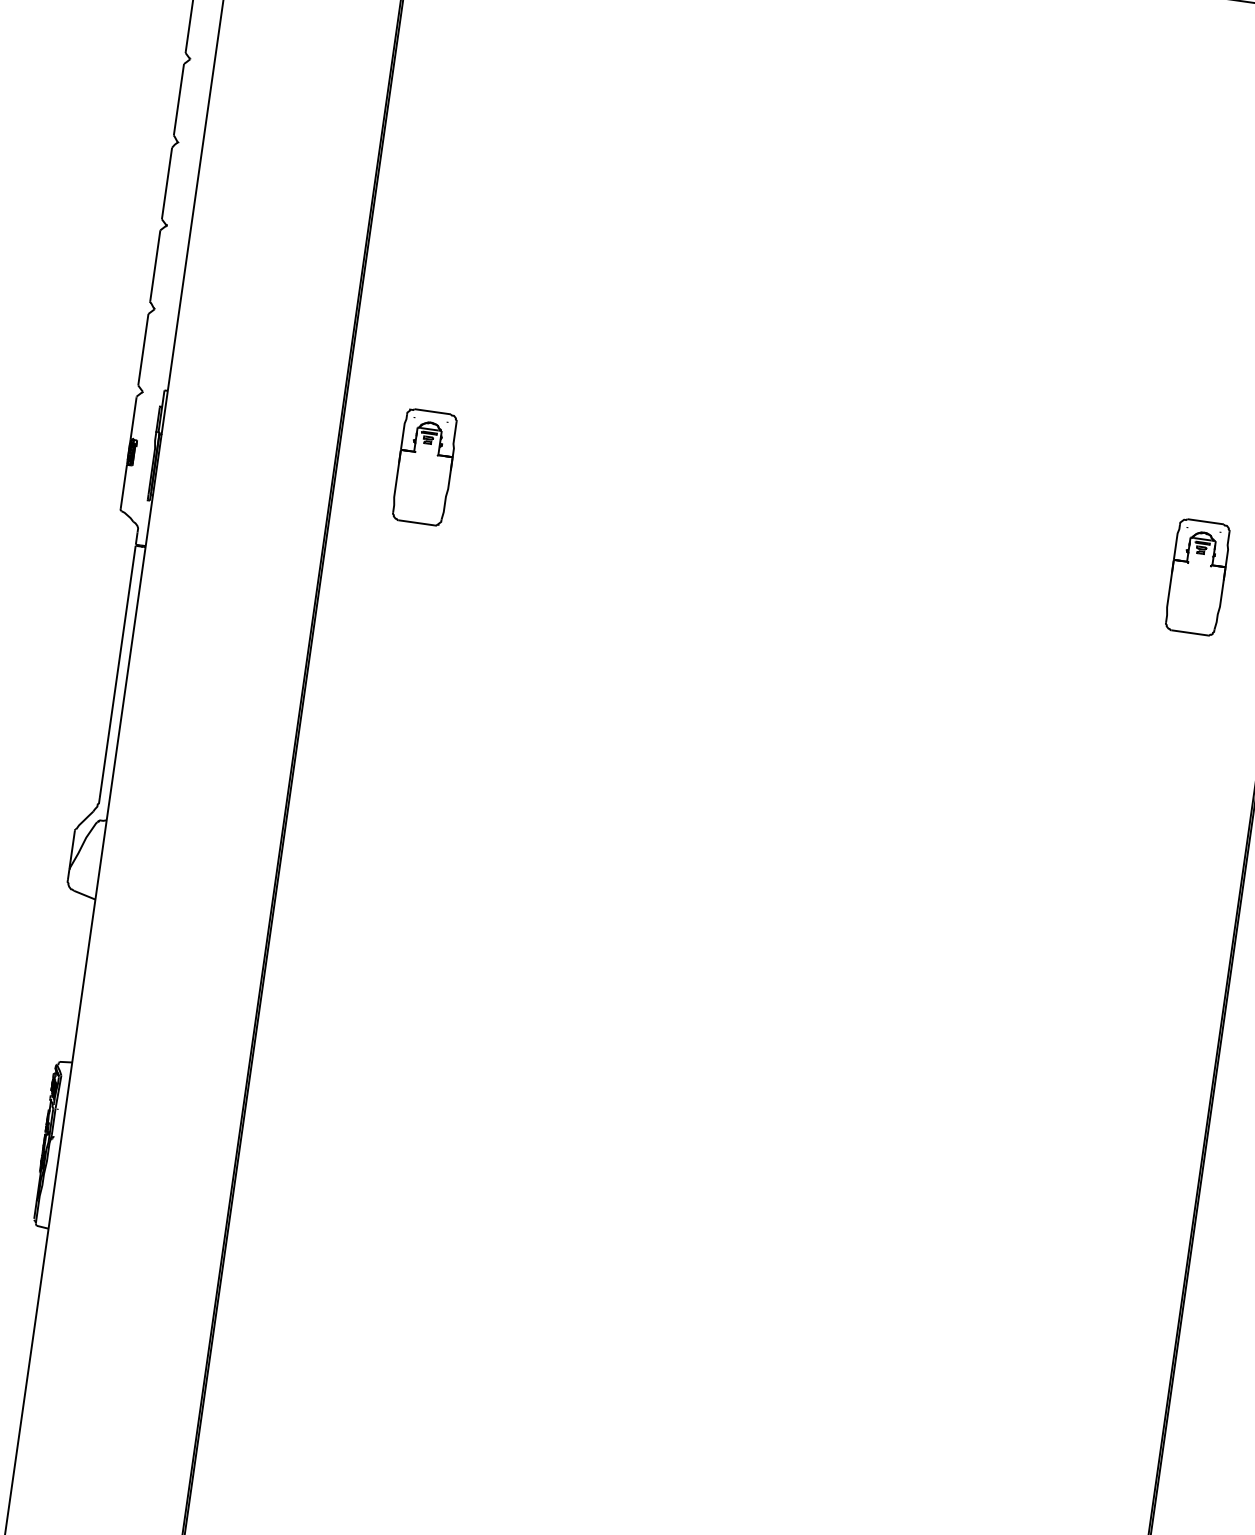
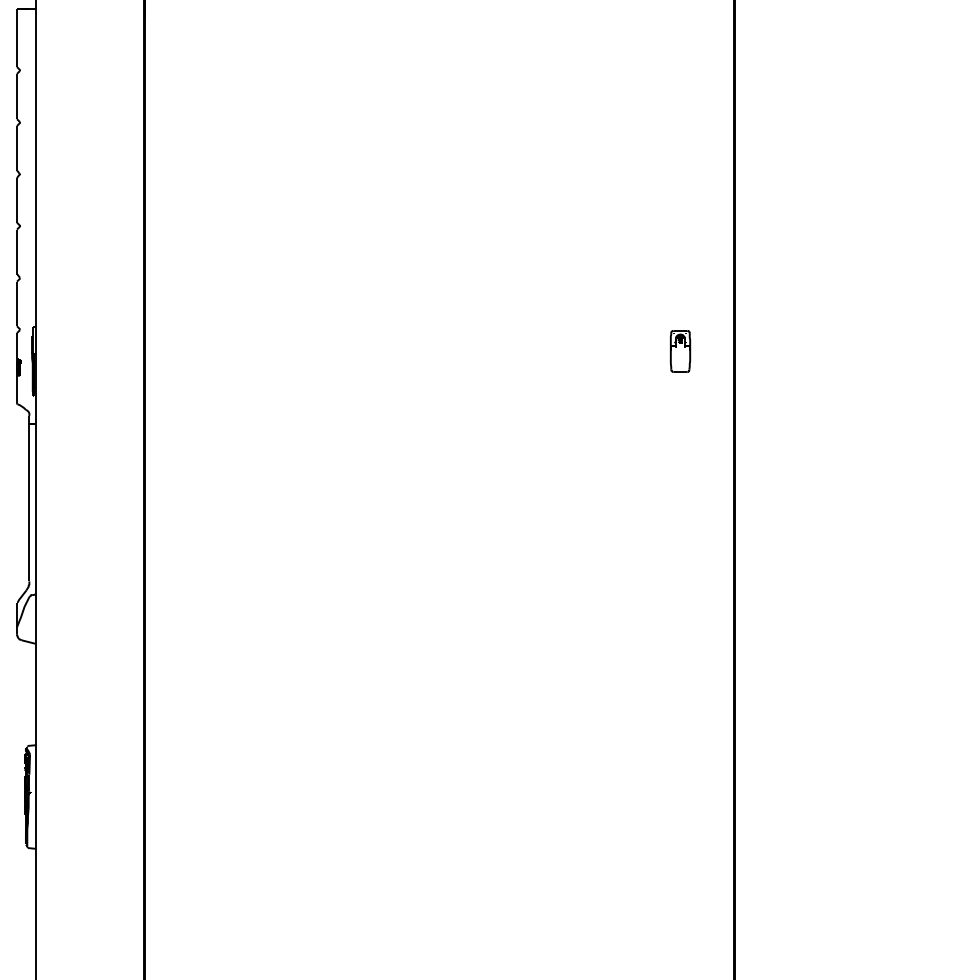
part: (425, 467) -> (199, 351), removed
part: (1197, 577) -> (680, 351), size x0.6

